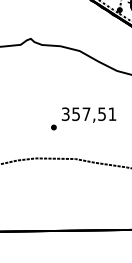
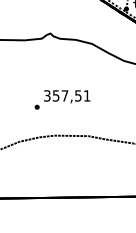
text: (83, 118) -> (62, 99), moved

